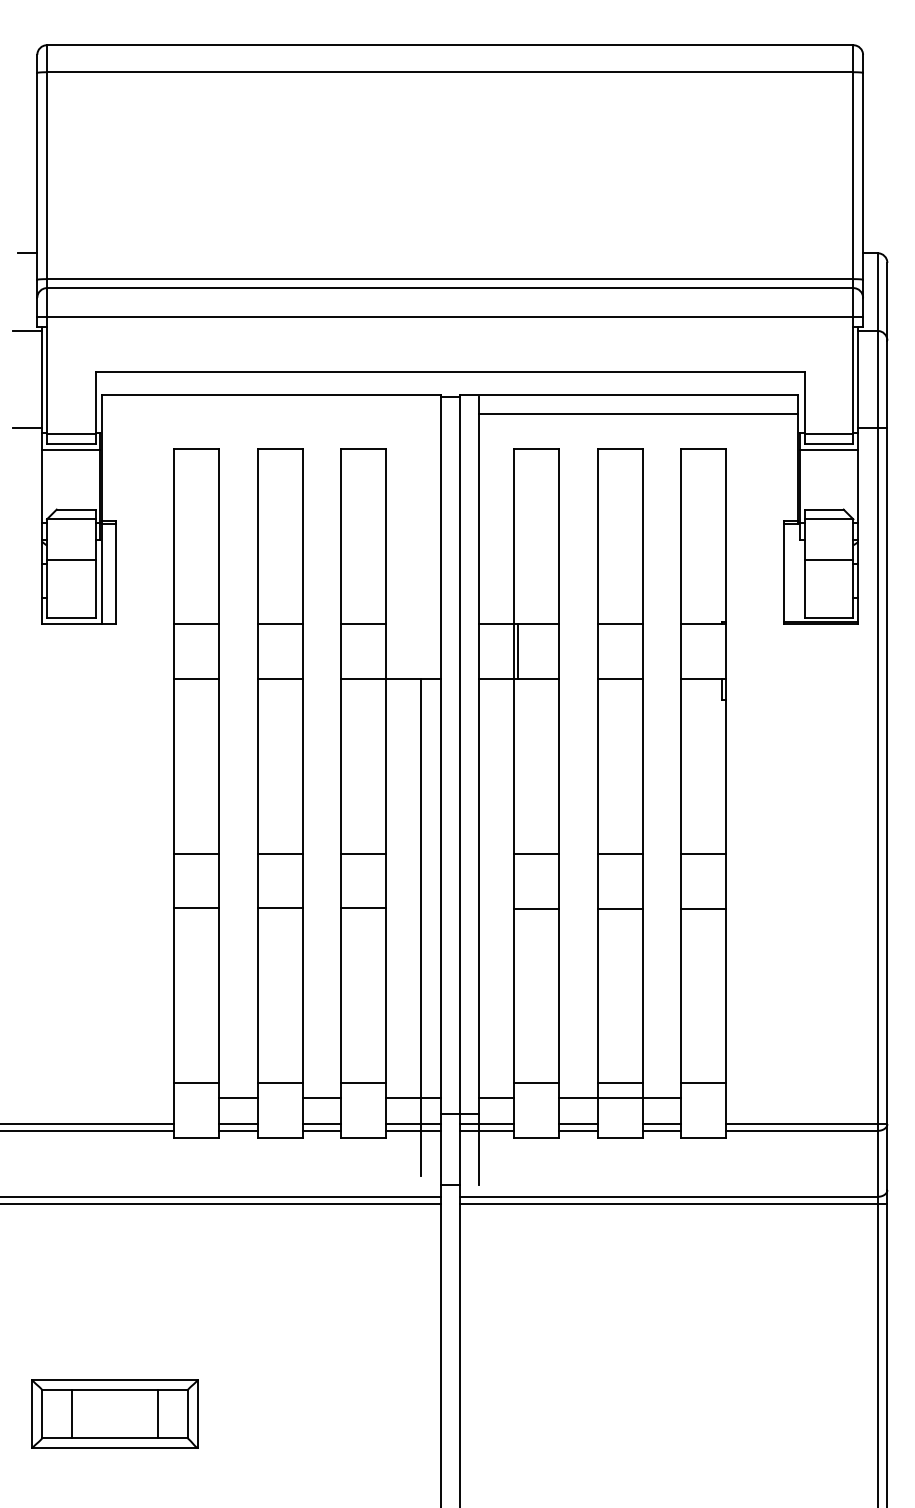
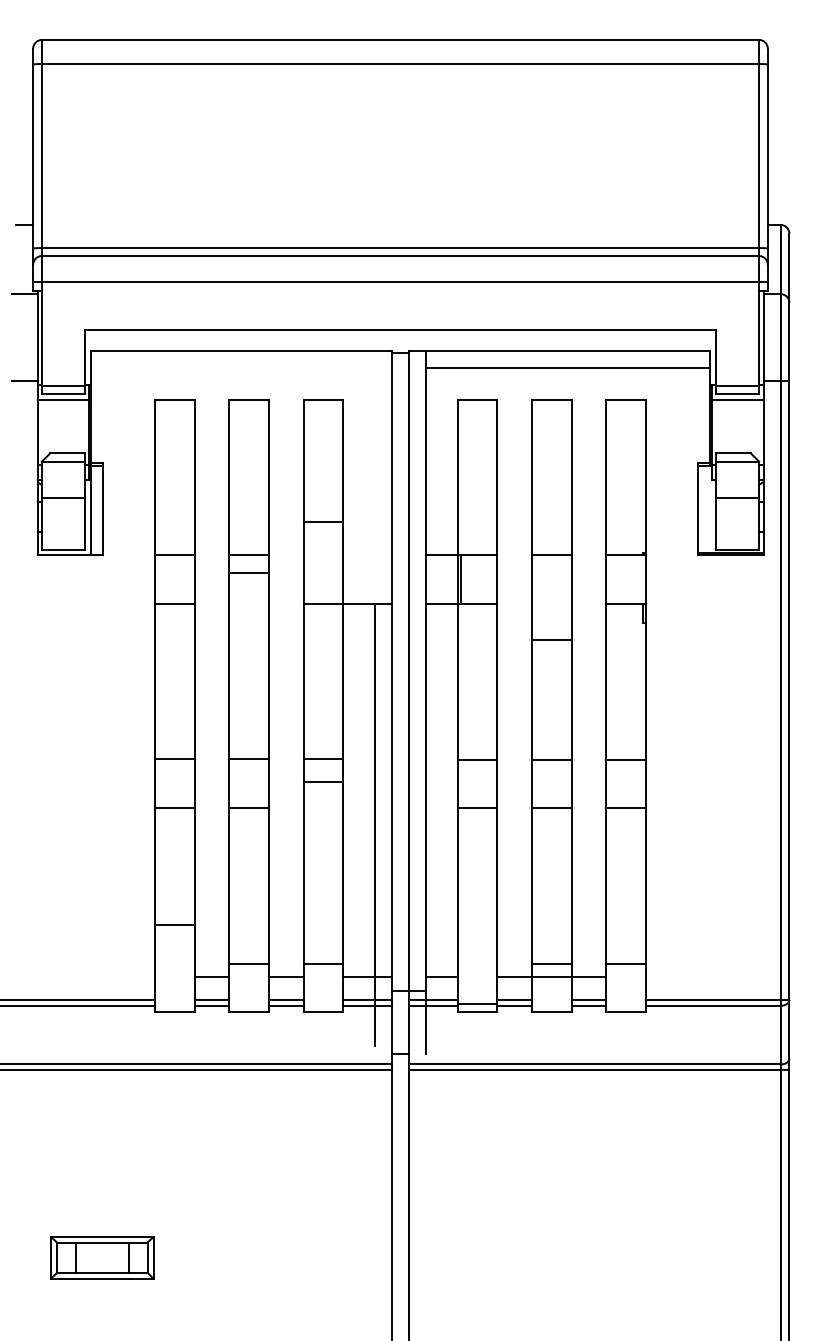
line: (363, 624) -> (323, 522), moved
line: (279, 678) -> (248, 573), moved
line: (619, 678) -> (551, 639), moved
line: (363, 908) -> (323, 782), moved
line: (196, 1083) -> (174, 925), moved
line: (536, 1083) -> (477, 1003), moved
part: (114, 1413) -> (101, 1257), size x0.7

